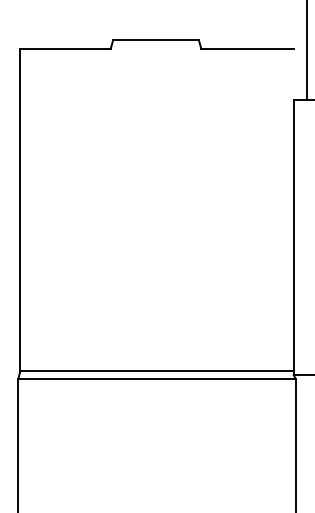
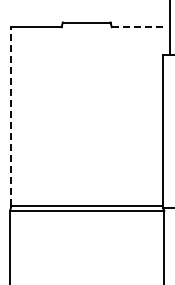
line: (247, 49) -> (137, 27), solid -> dashed
line: (20, 209) -> (11, 116), solid -> dashed

